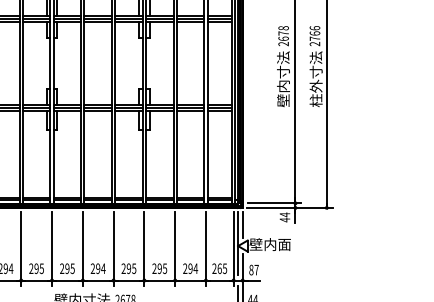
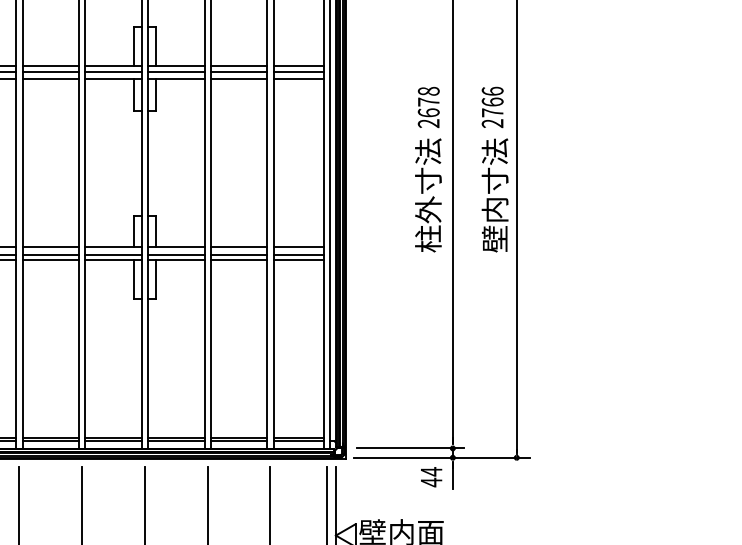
text: (283, 93) -> (428, 224), 壁内寸法 -> 柱外寸法
text: (315, 93) -> (493, 224), 柱外寸法 -> 壁内寸法
line: (242, 224) -> (344, 491), removed

